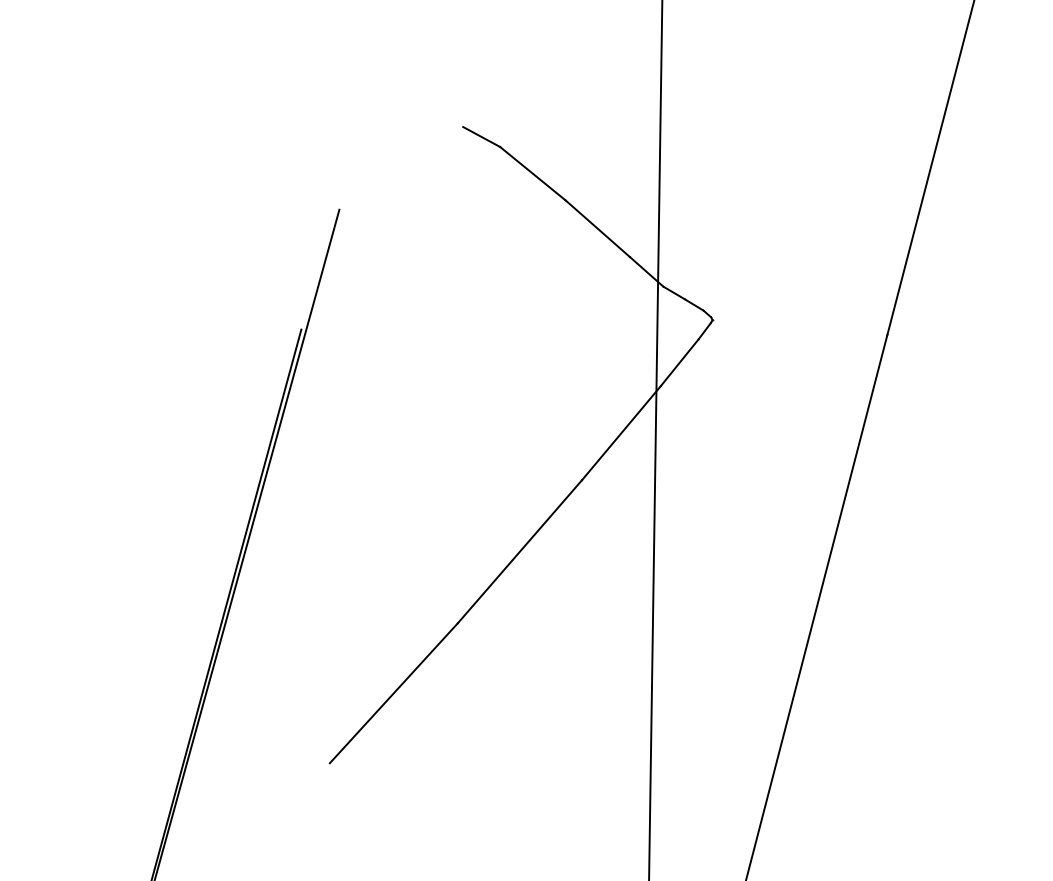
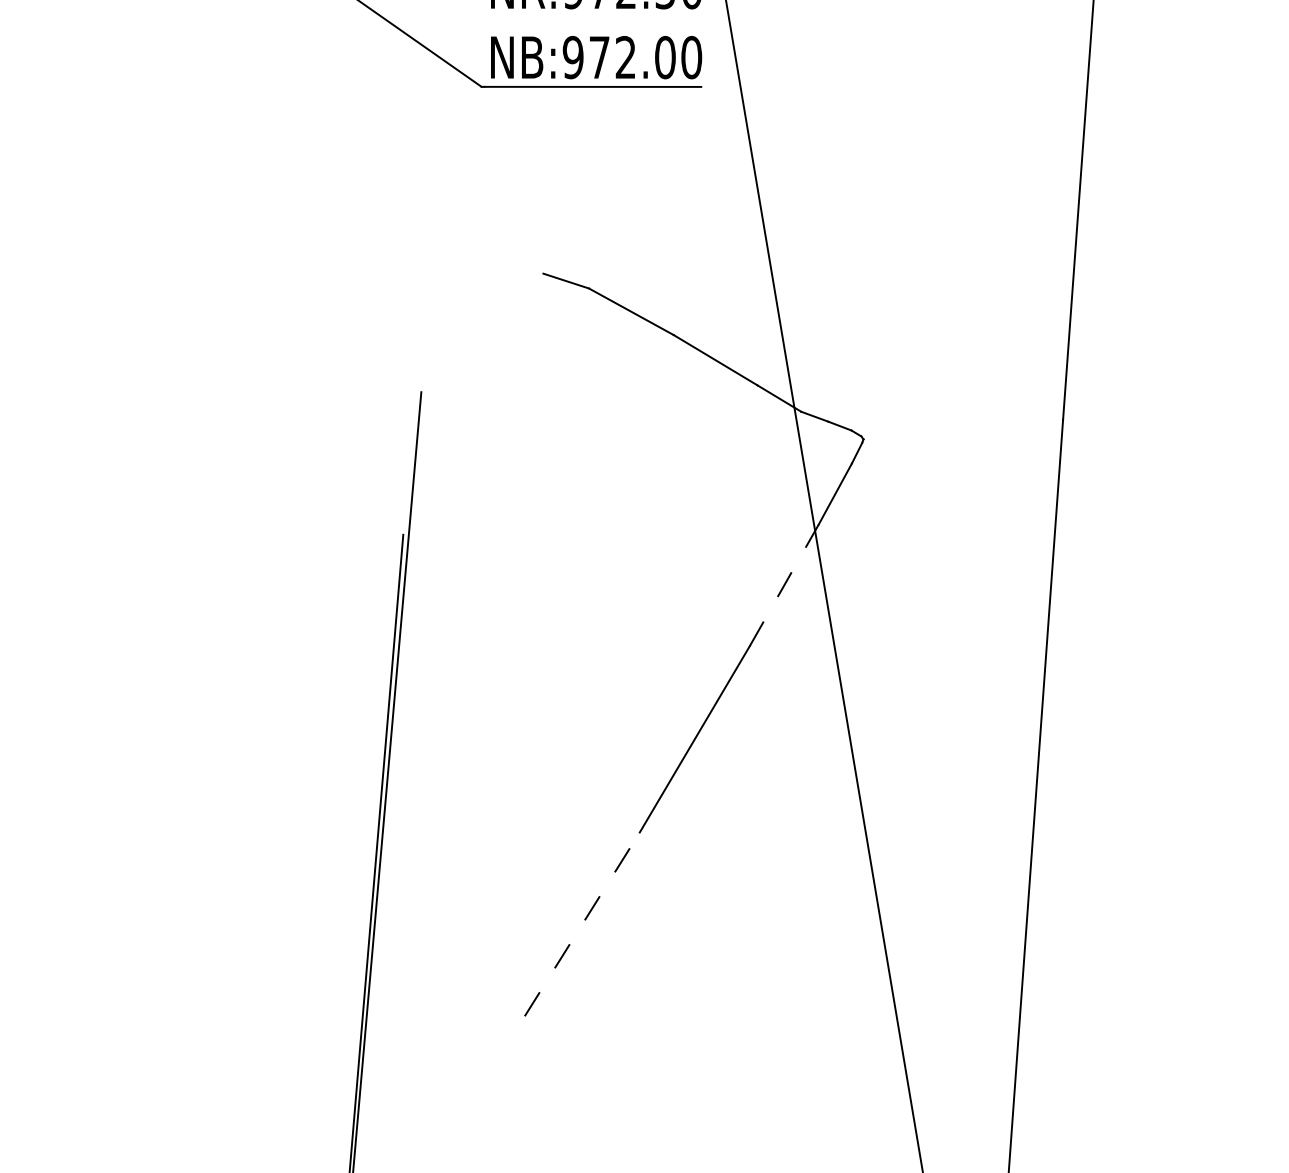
line: (621, 433) -> (784, 585), solid -> dashed
line: (394, 692) -> (582, 923), solid -> dashed

